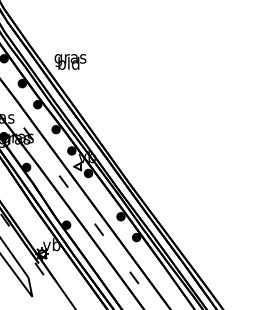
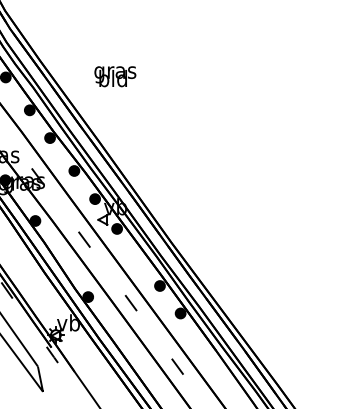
text: (70, 61) -> (115, 76), moved

